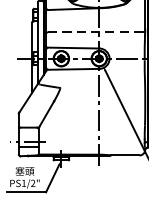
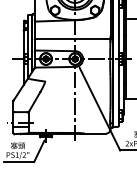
line: (94, 31) -> (71, 38), dashed -> solid

